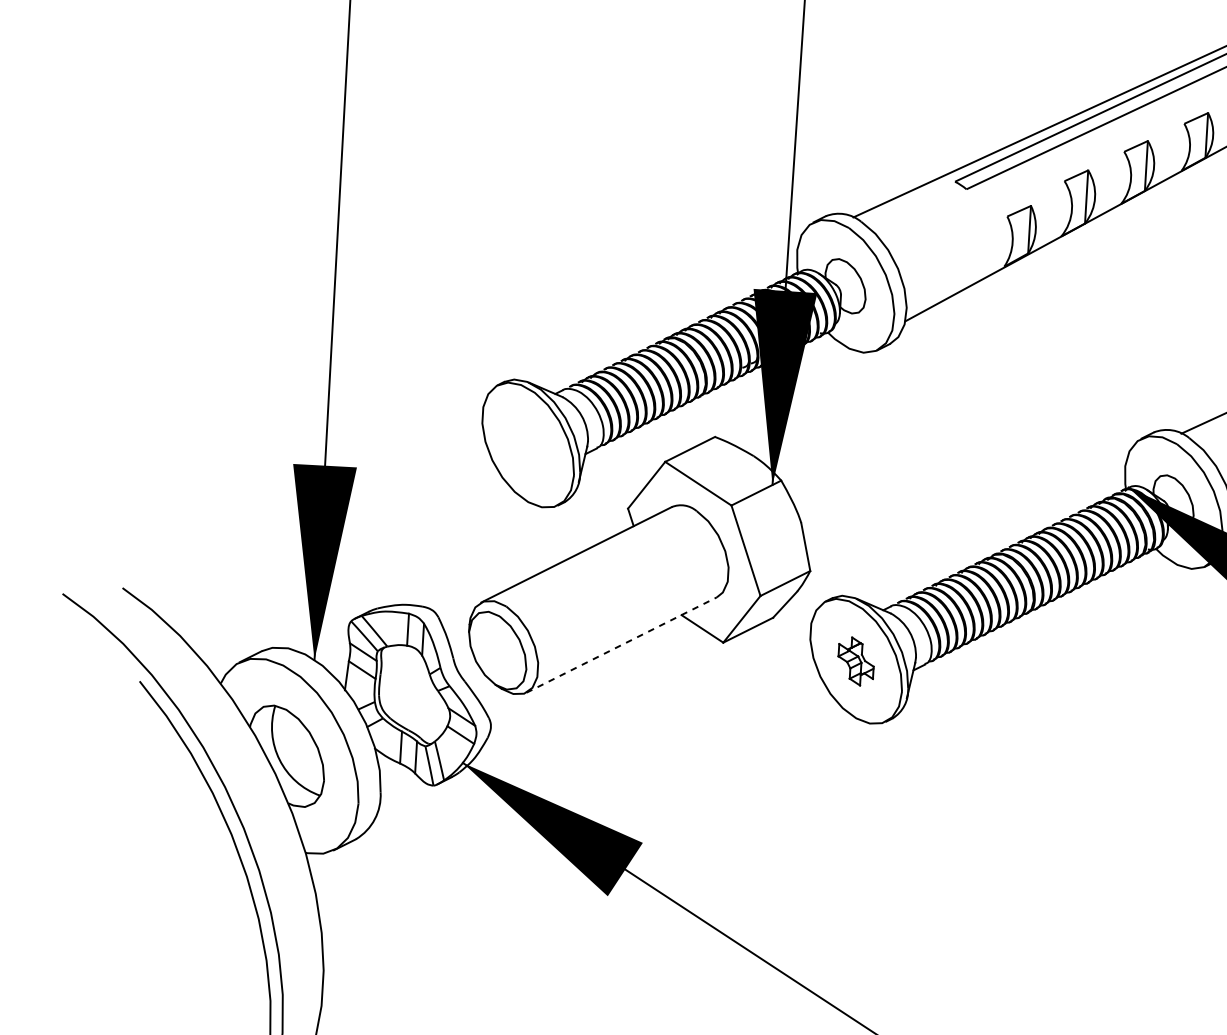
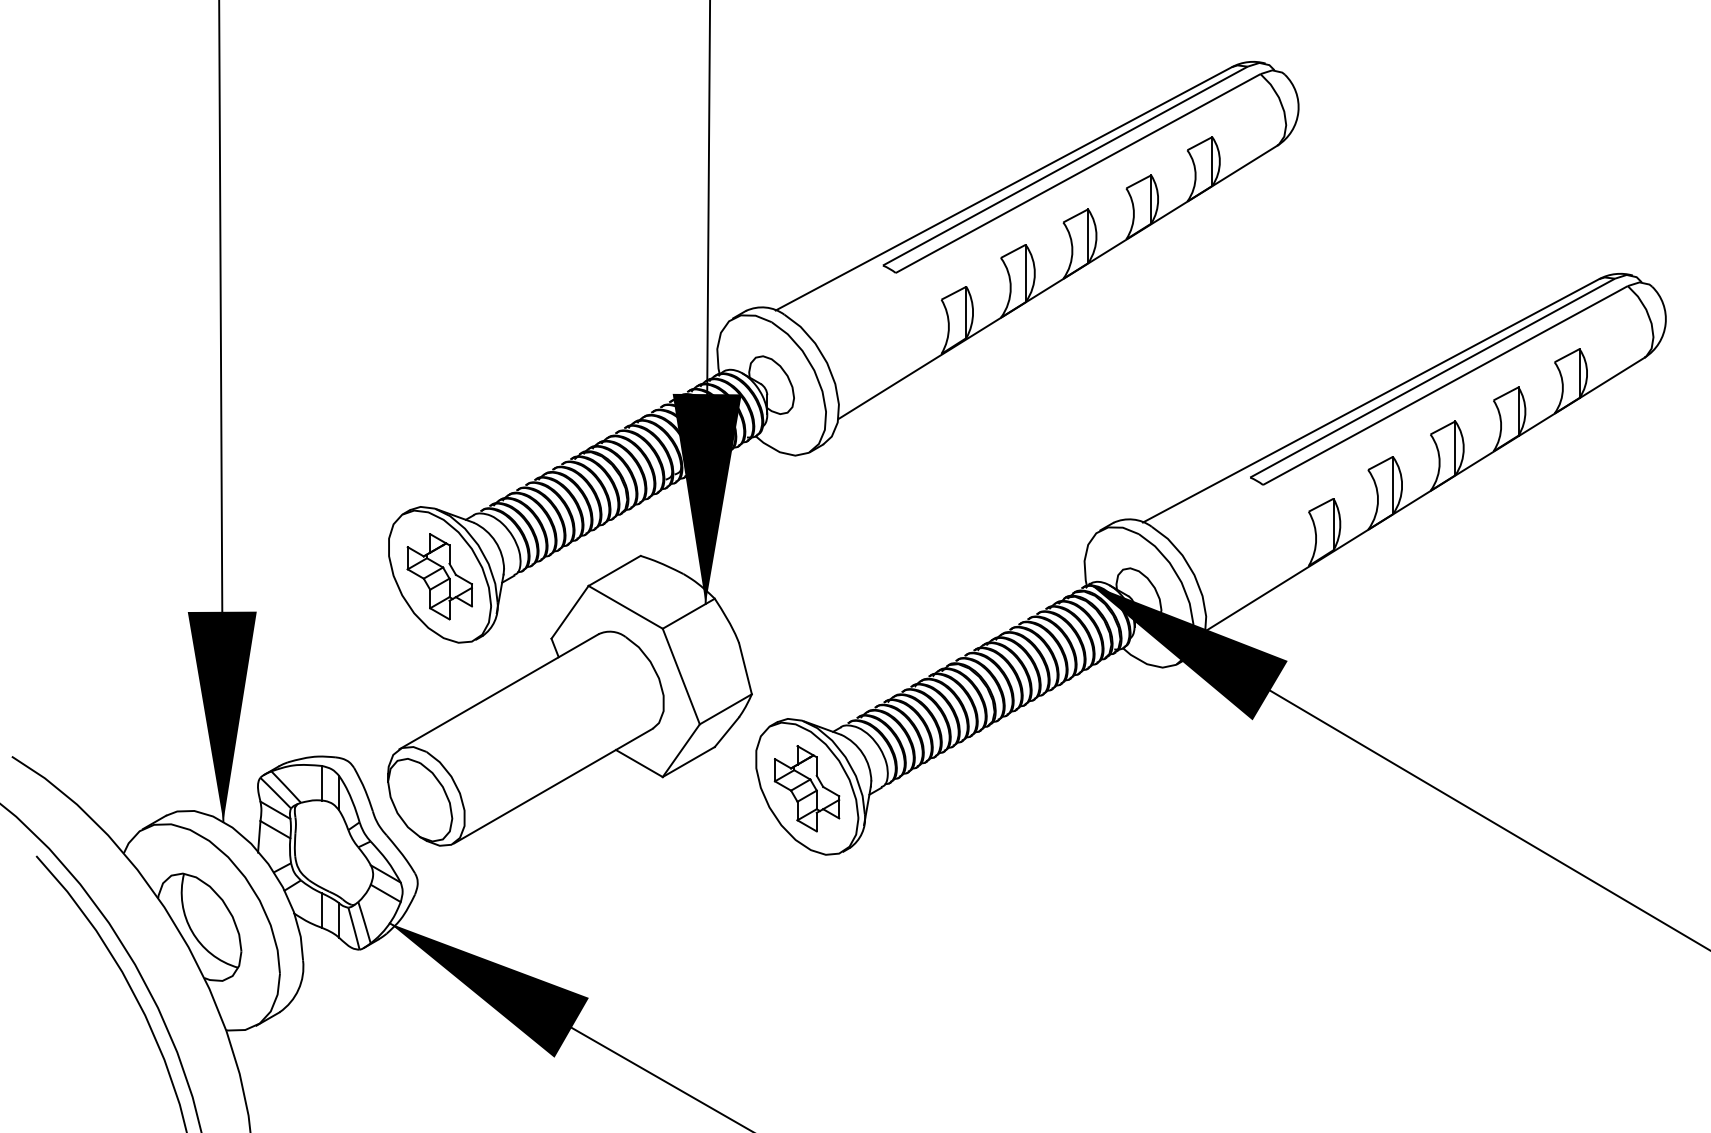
part: (527, 444) -> (439, 576), added
line: (621, 645) -> (553, 786), dashed -> solid
part: (855, 661) -> (806, 788), size x1.67

